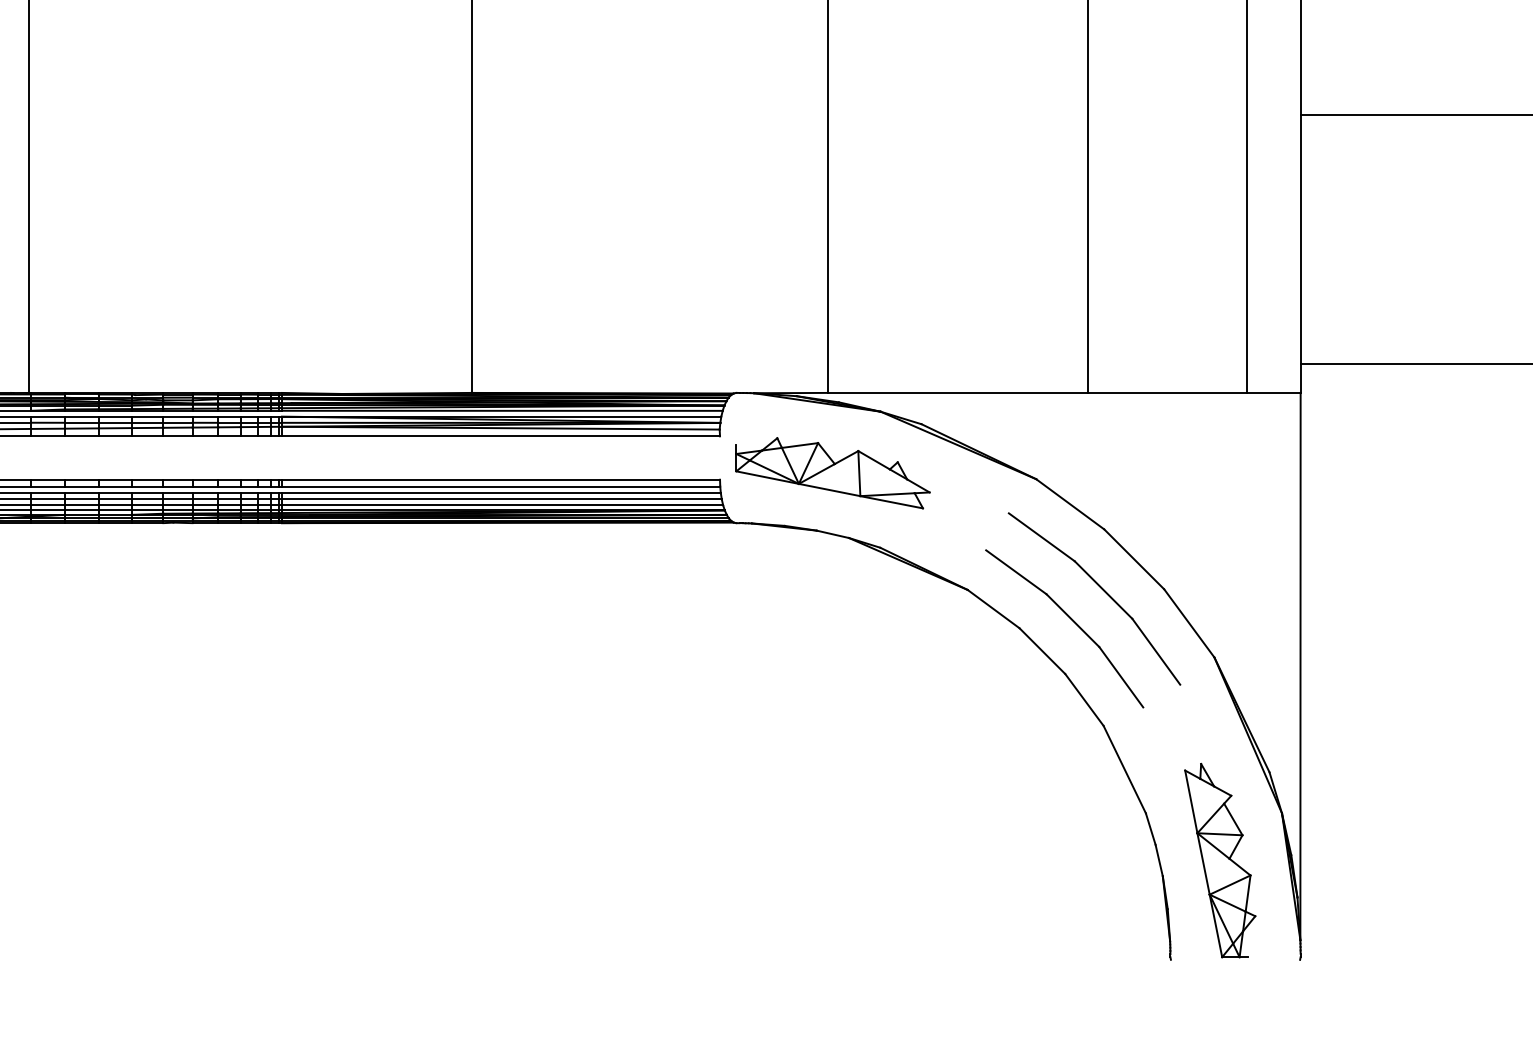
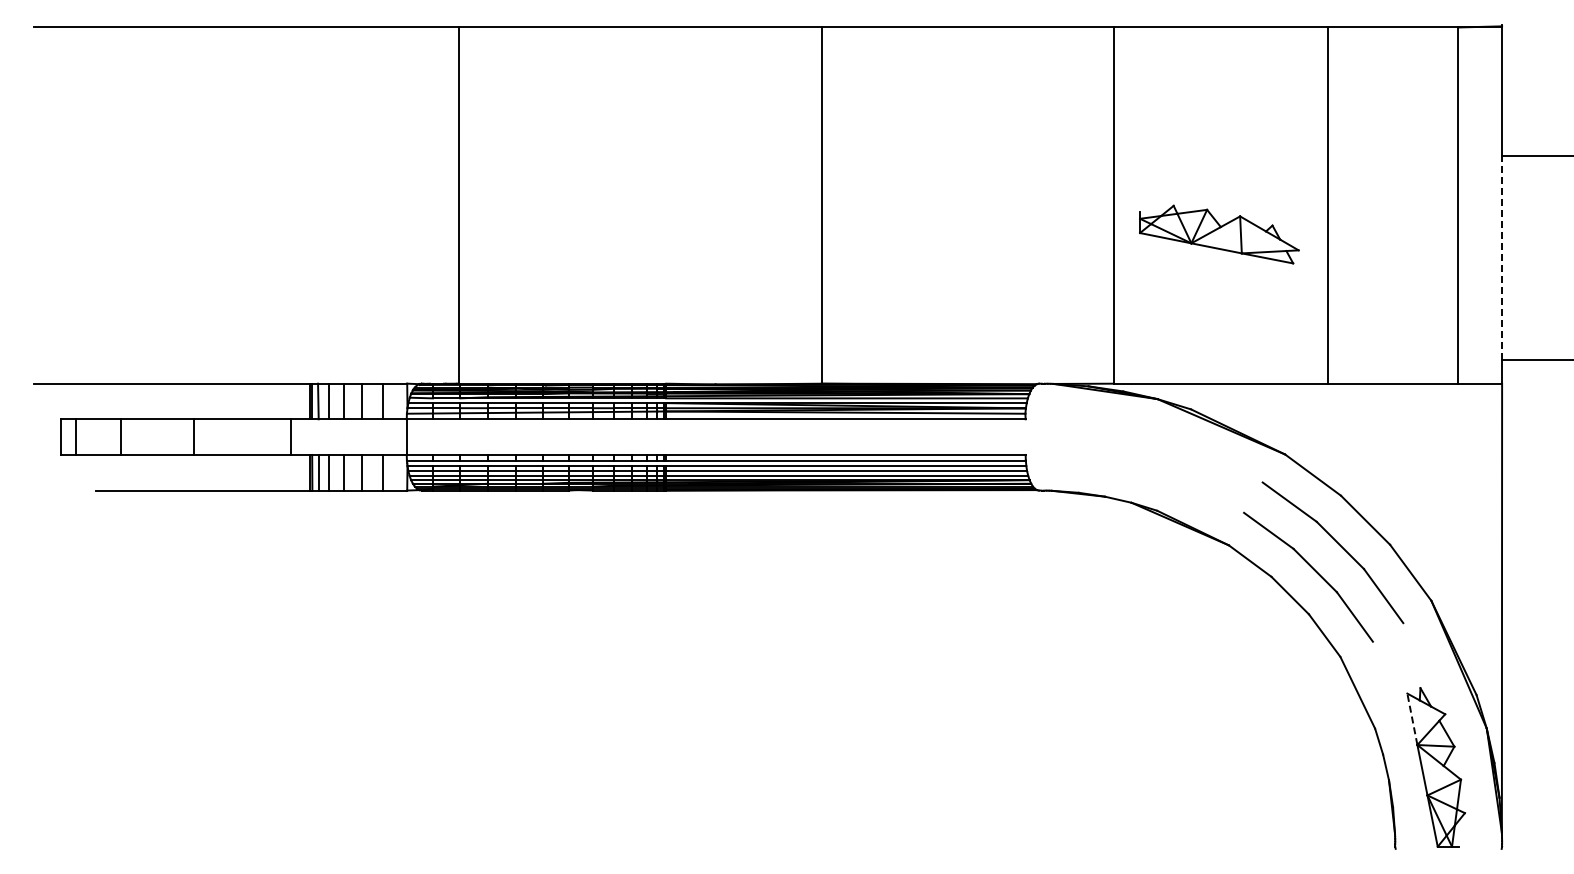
line: (1301, 239) -> (1502, 257), solid -> dashed
part: (833, 473) -> (1219, 234), moved
line: (1191, 800) -> (1412, 718), solid -> dashed

